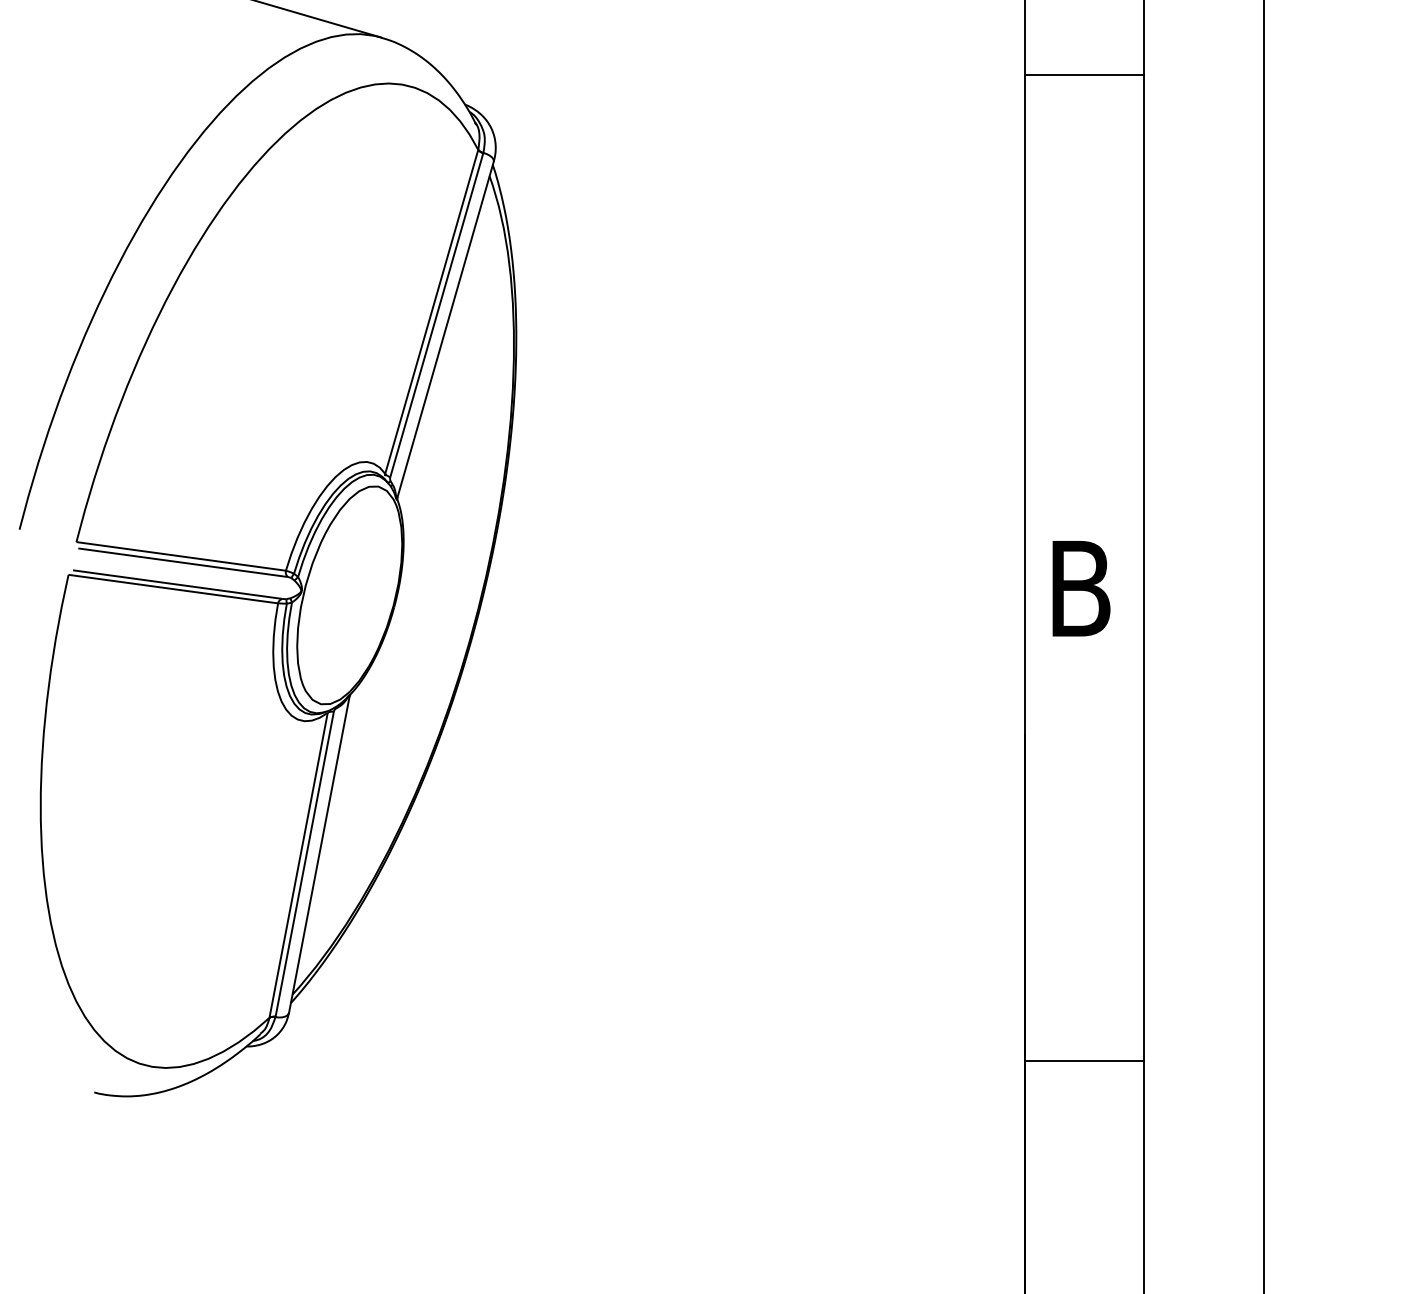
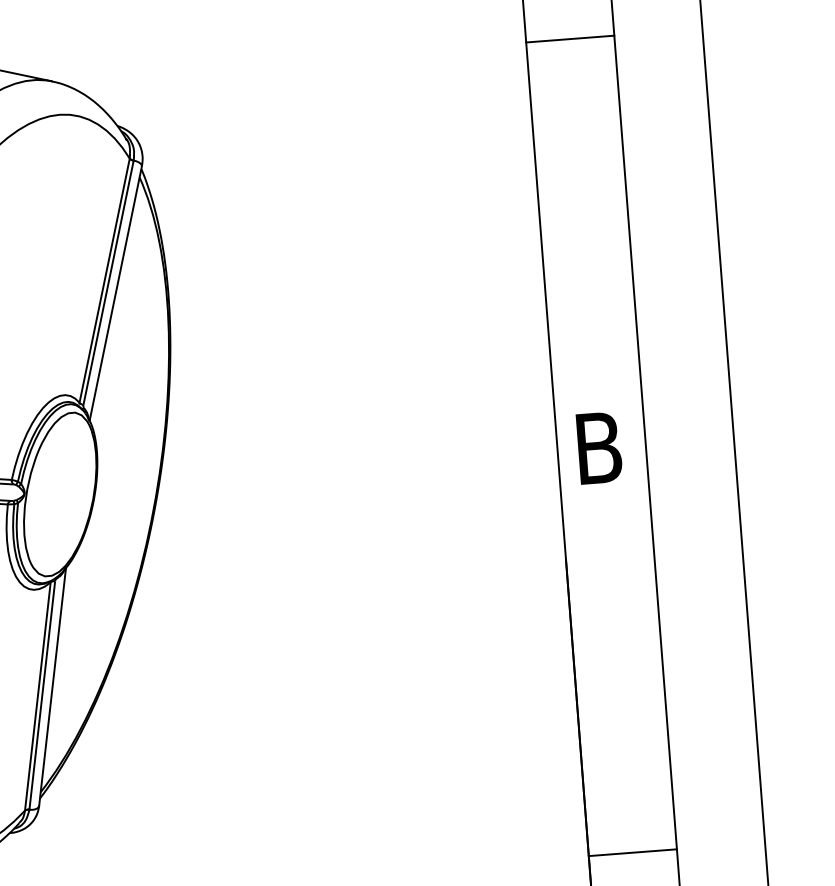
line: (1084, 75) -> (570, 39), moved
line: (1084, 1060) -> (632, 852), moved

